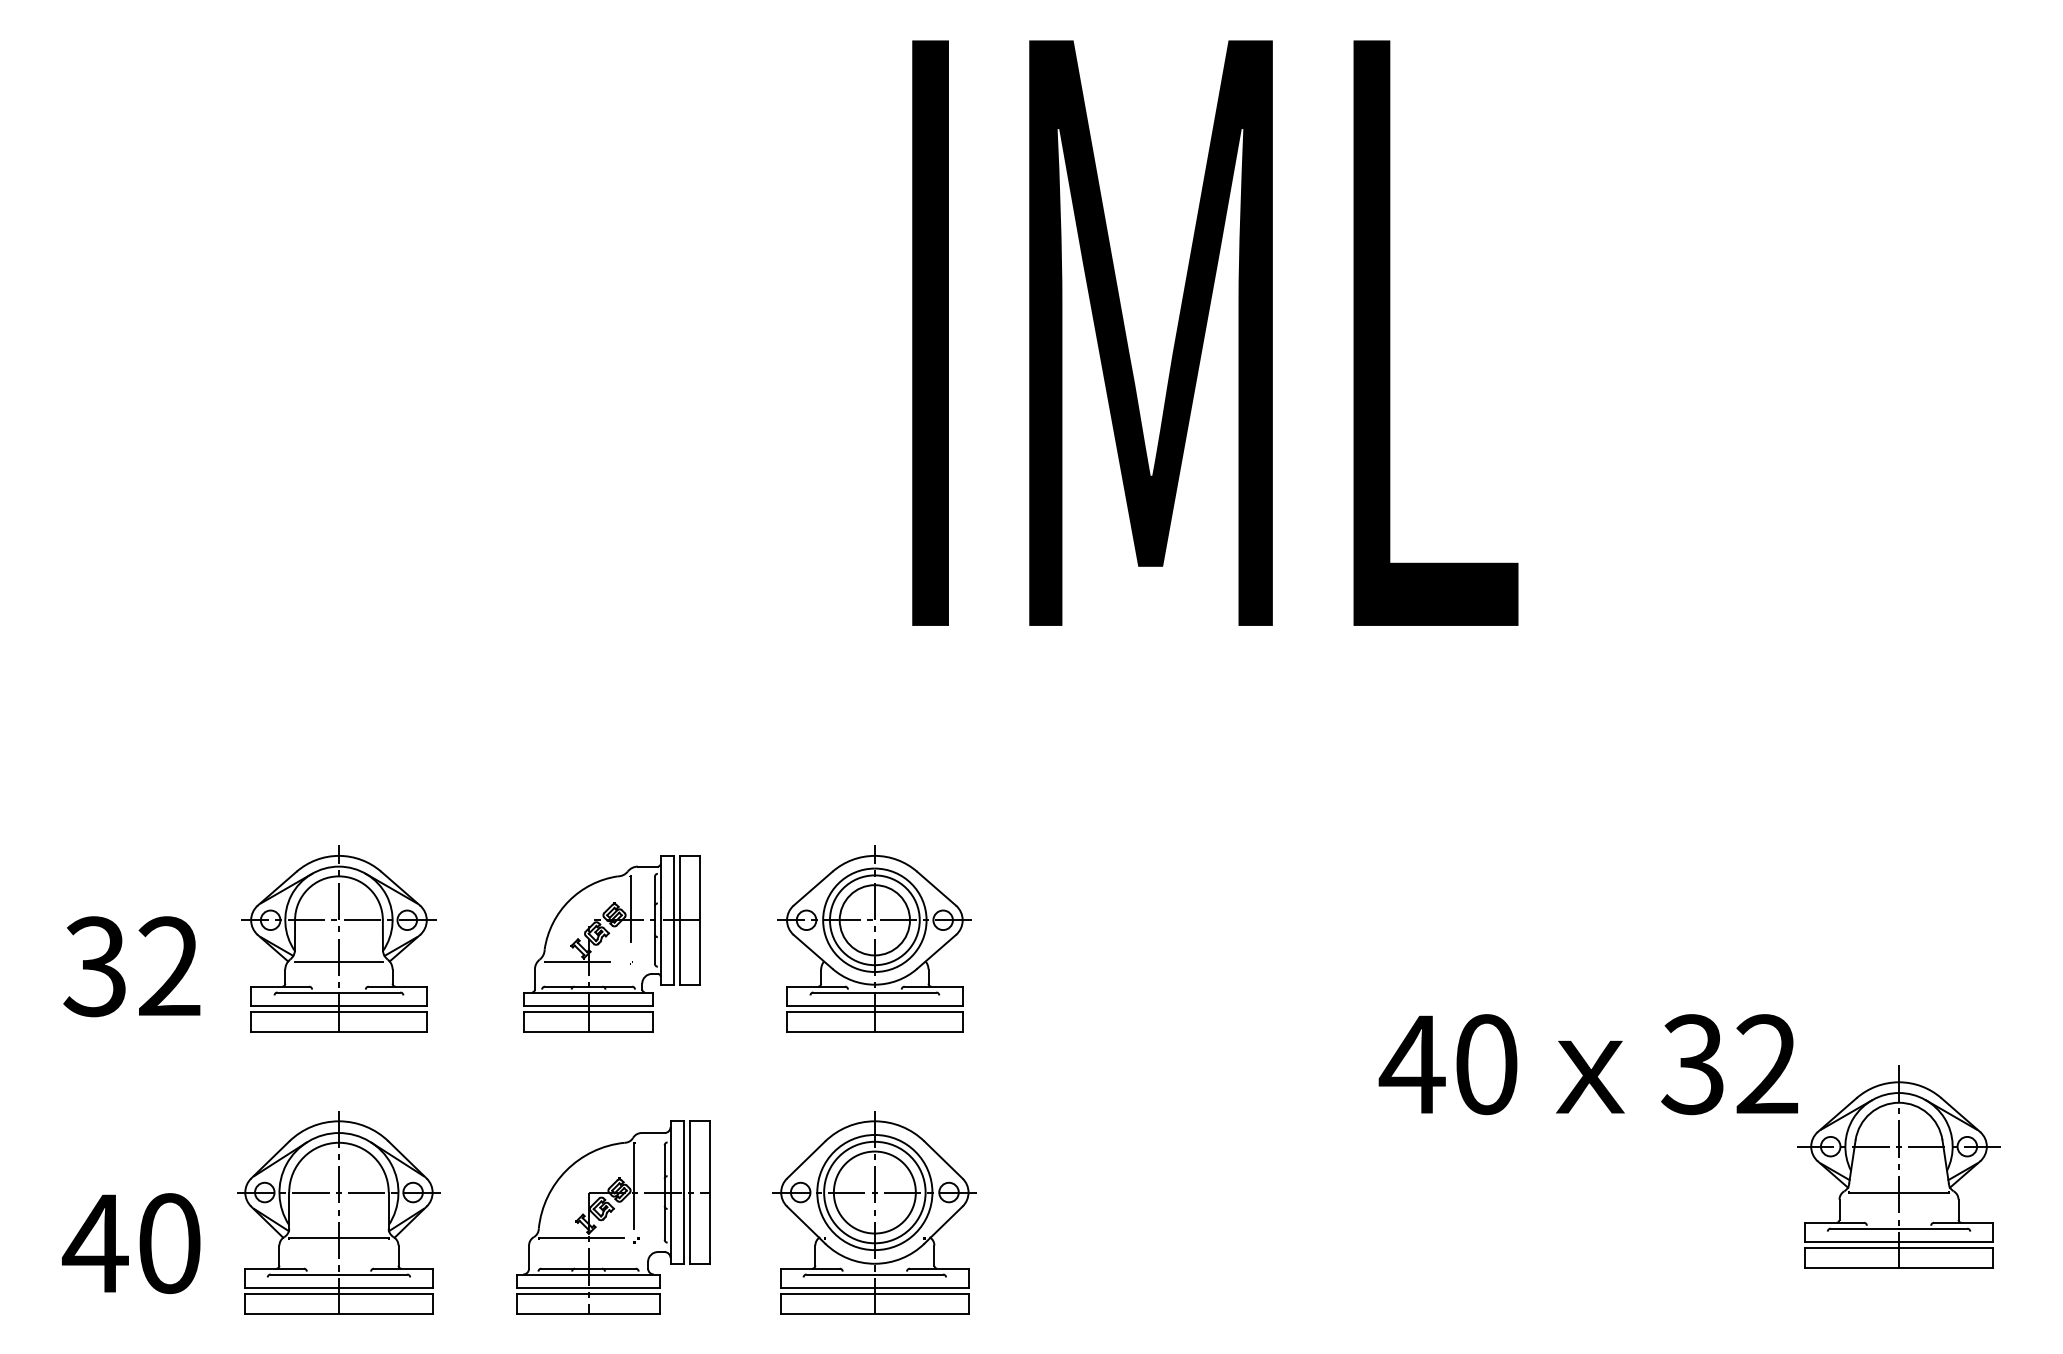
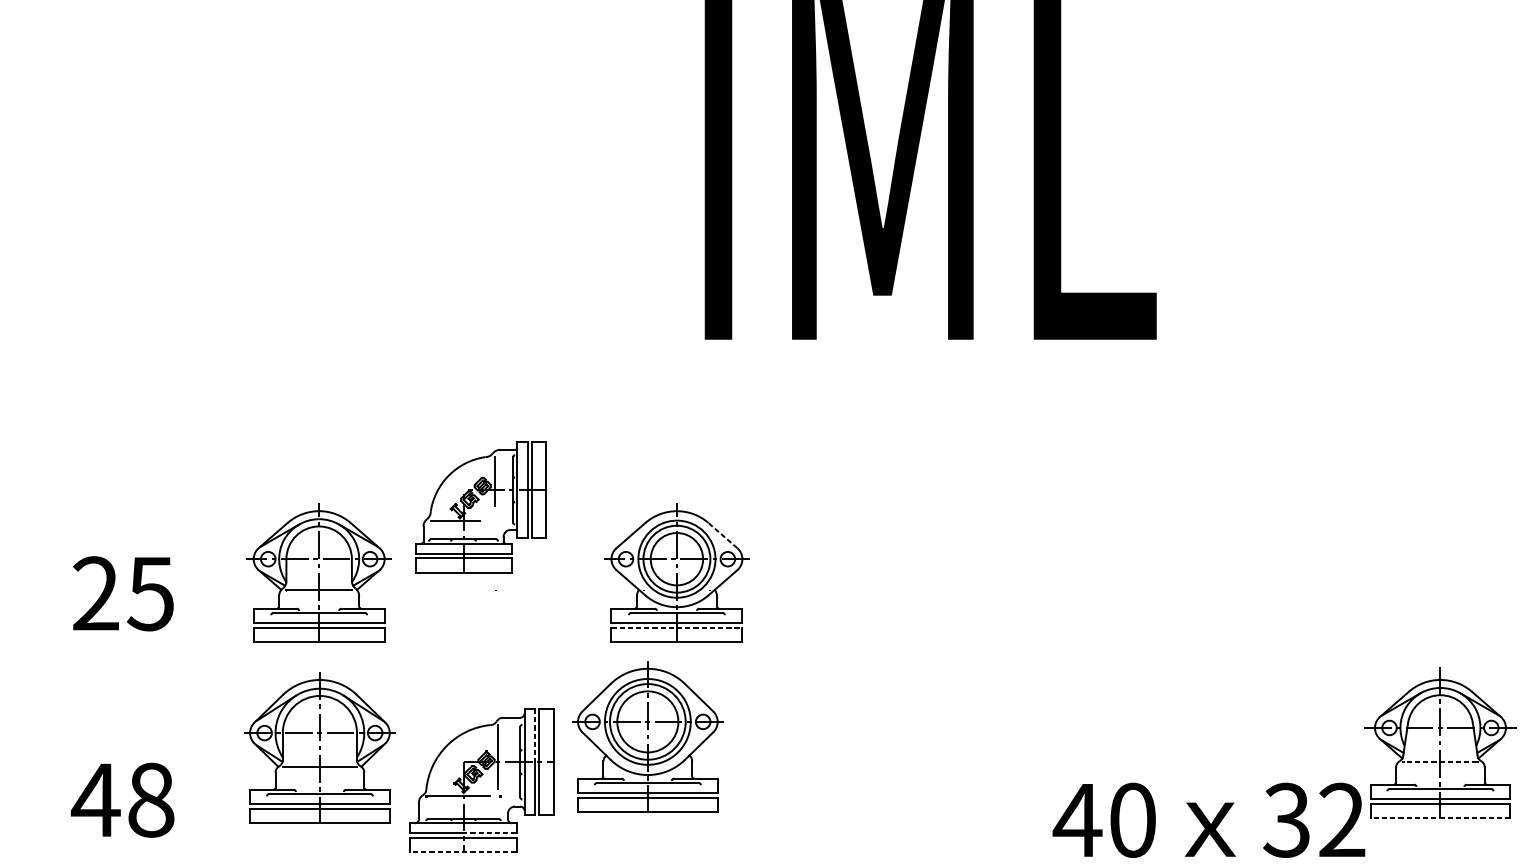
line: (936, 888) -> (722, 535), solid -> dashed
part: (338, 938) -> (318, 572), moved
part: (611, 943) -> (480, 507), moved
text: (131, 966) -> (122, 593), 32 -> 25
line: (874, 1012) -> (676, 627), solid -> dashed
text: (1587, 1064) -> (1208, 820), moved
line: (684, 1156) -> (535, 735), solid -> dashed
line: (1899, 1192) -> (1440, 762), solid -> dashed
part: (338, 1212) -> (319, 747), moved
part: (874, 1212) -> (647, 736), moved
text: (169, 1243) -> (151, 800), 40 -> 48
line: (1899, 1267) -> (1440, 818), solid -> dashed
line: (624, 1288) -> (490, 833), solid -> dashed
line: (588, 1313) -> (463, 852), solid -> dashed

